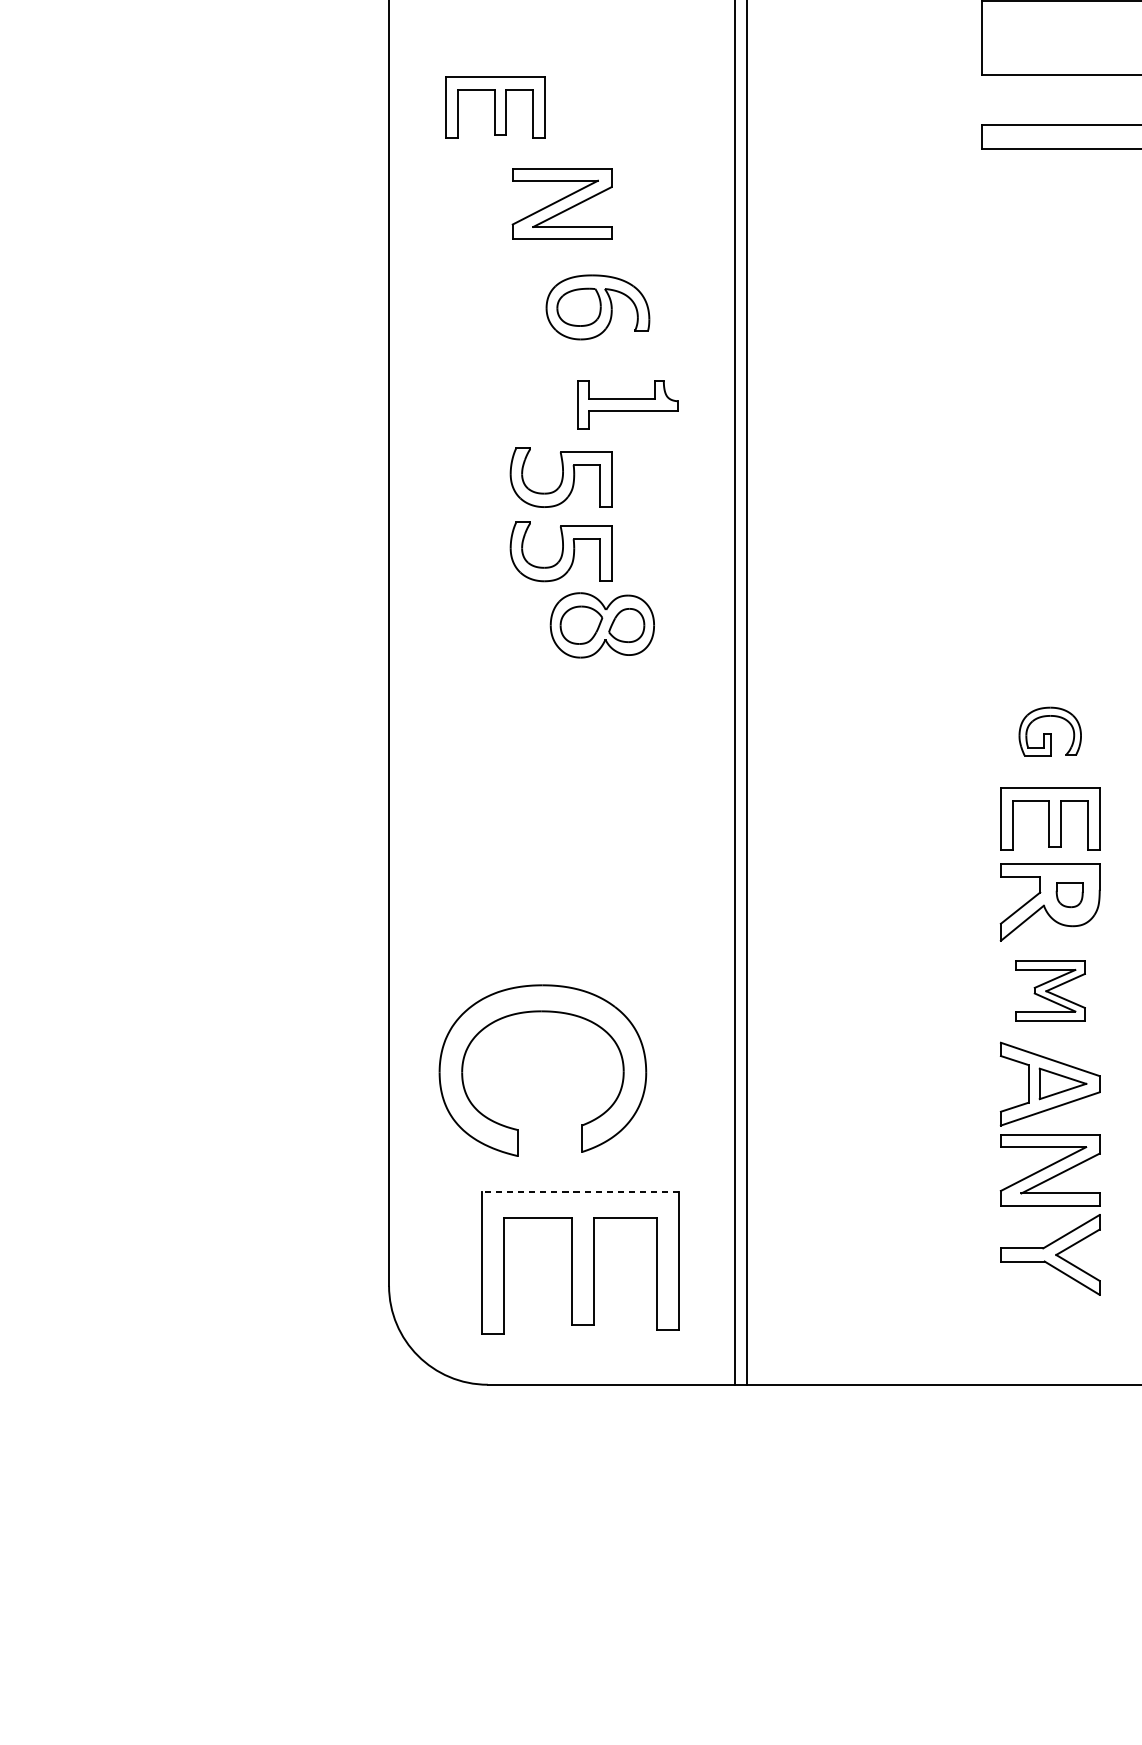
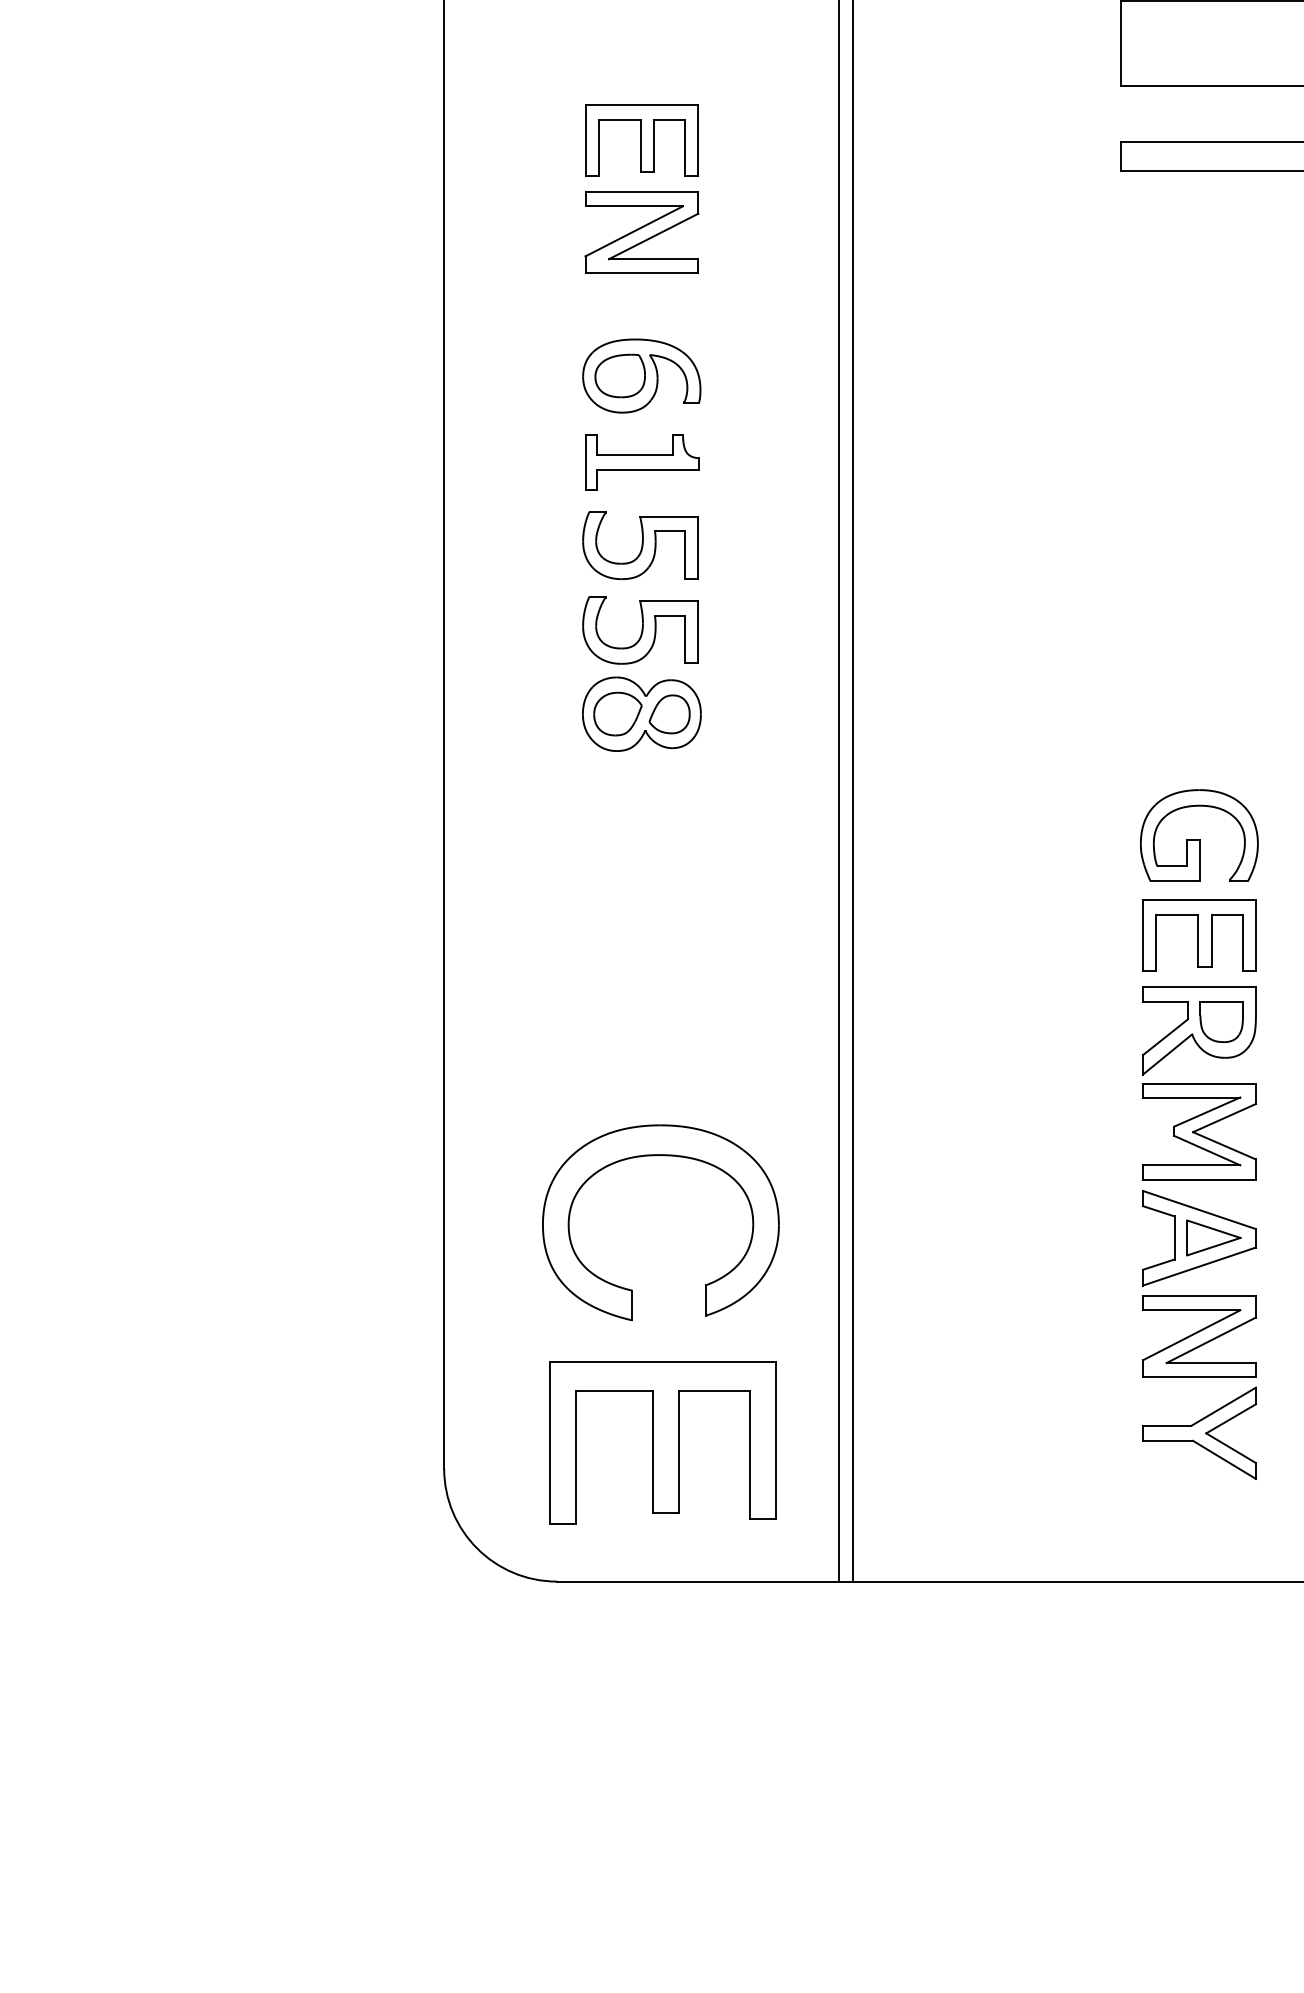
part: (495, 107) -> (641, 140), moved
part: (597, 306) -> (641, 375), moved
part: (628, 404) -> (642, 462), moved
part: (602, 624) -> (641, 713), moved
part: (1050, 731) -> (1199, 835), size x1.67
part: (1069, 894) -> (1221, 1021), size x1.43
part: (1050, 990) -> (1199, 1131), size x1.43
part: (546, 1012) -> (664, 1156), moved
line: (580, 1192) -> (662, 1361), dashed -> solid

